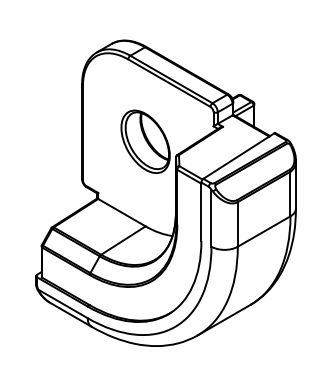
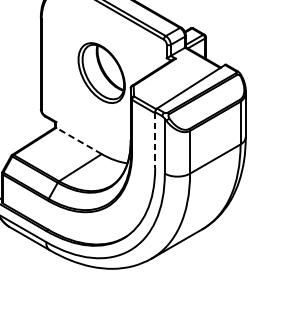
line: (121, 212) -> (78, 140), solid -> dashed
line: (201, 212) -> (155, 140), solid -> dashed

